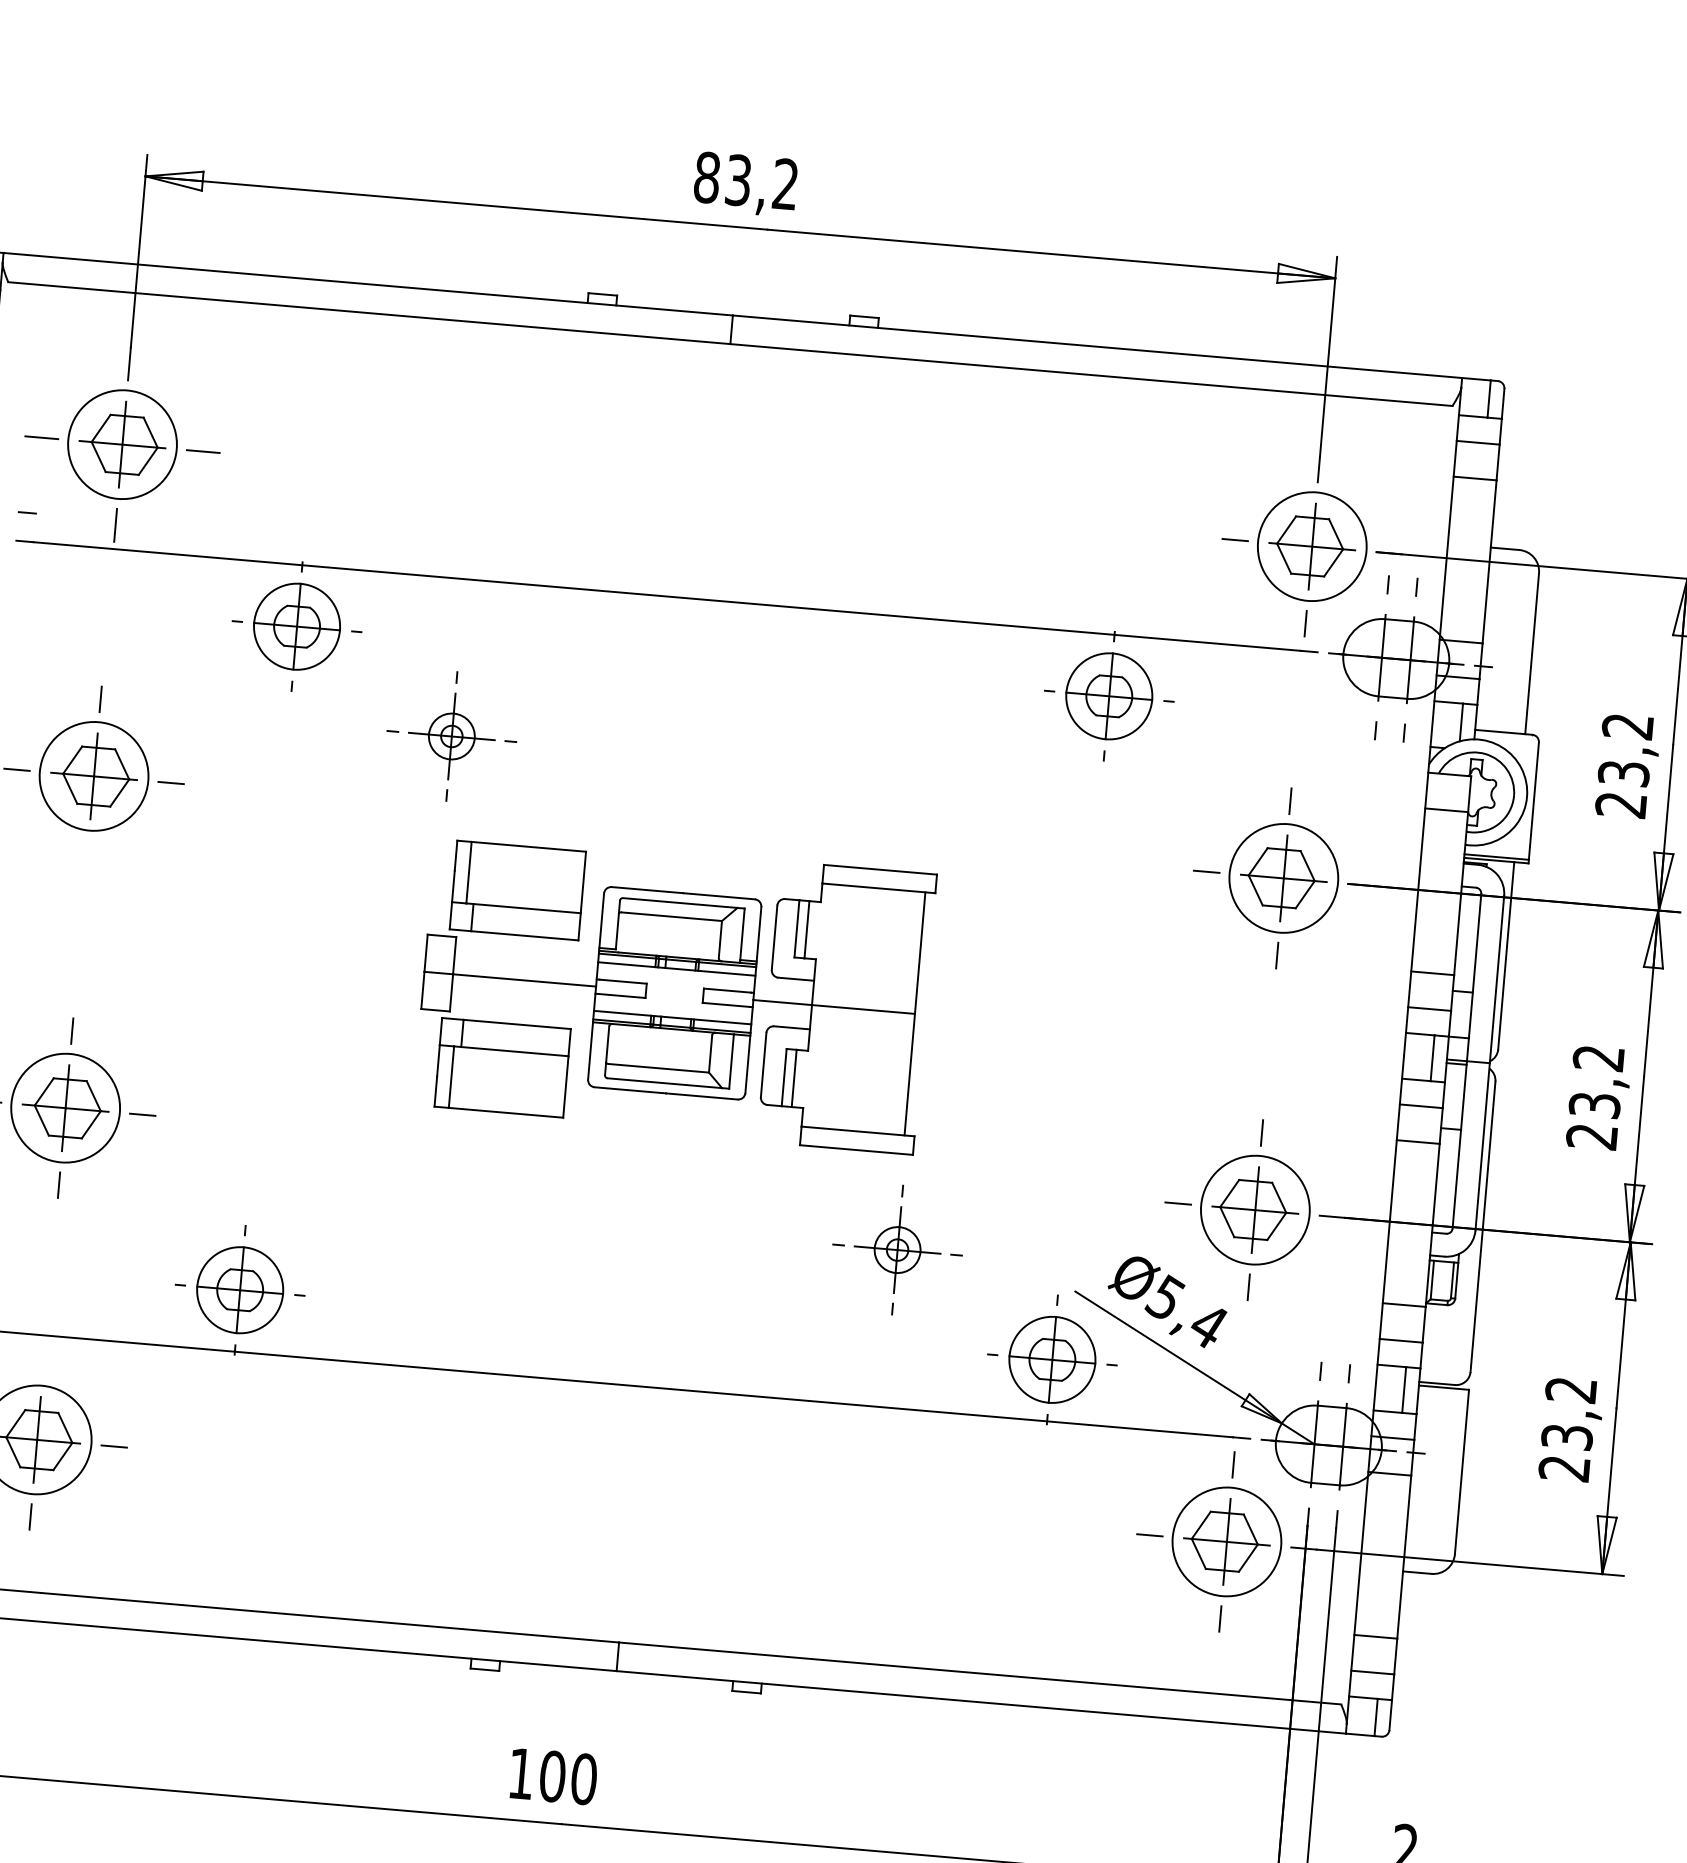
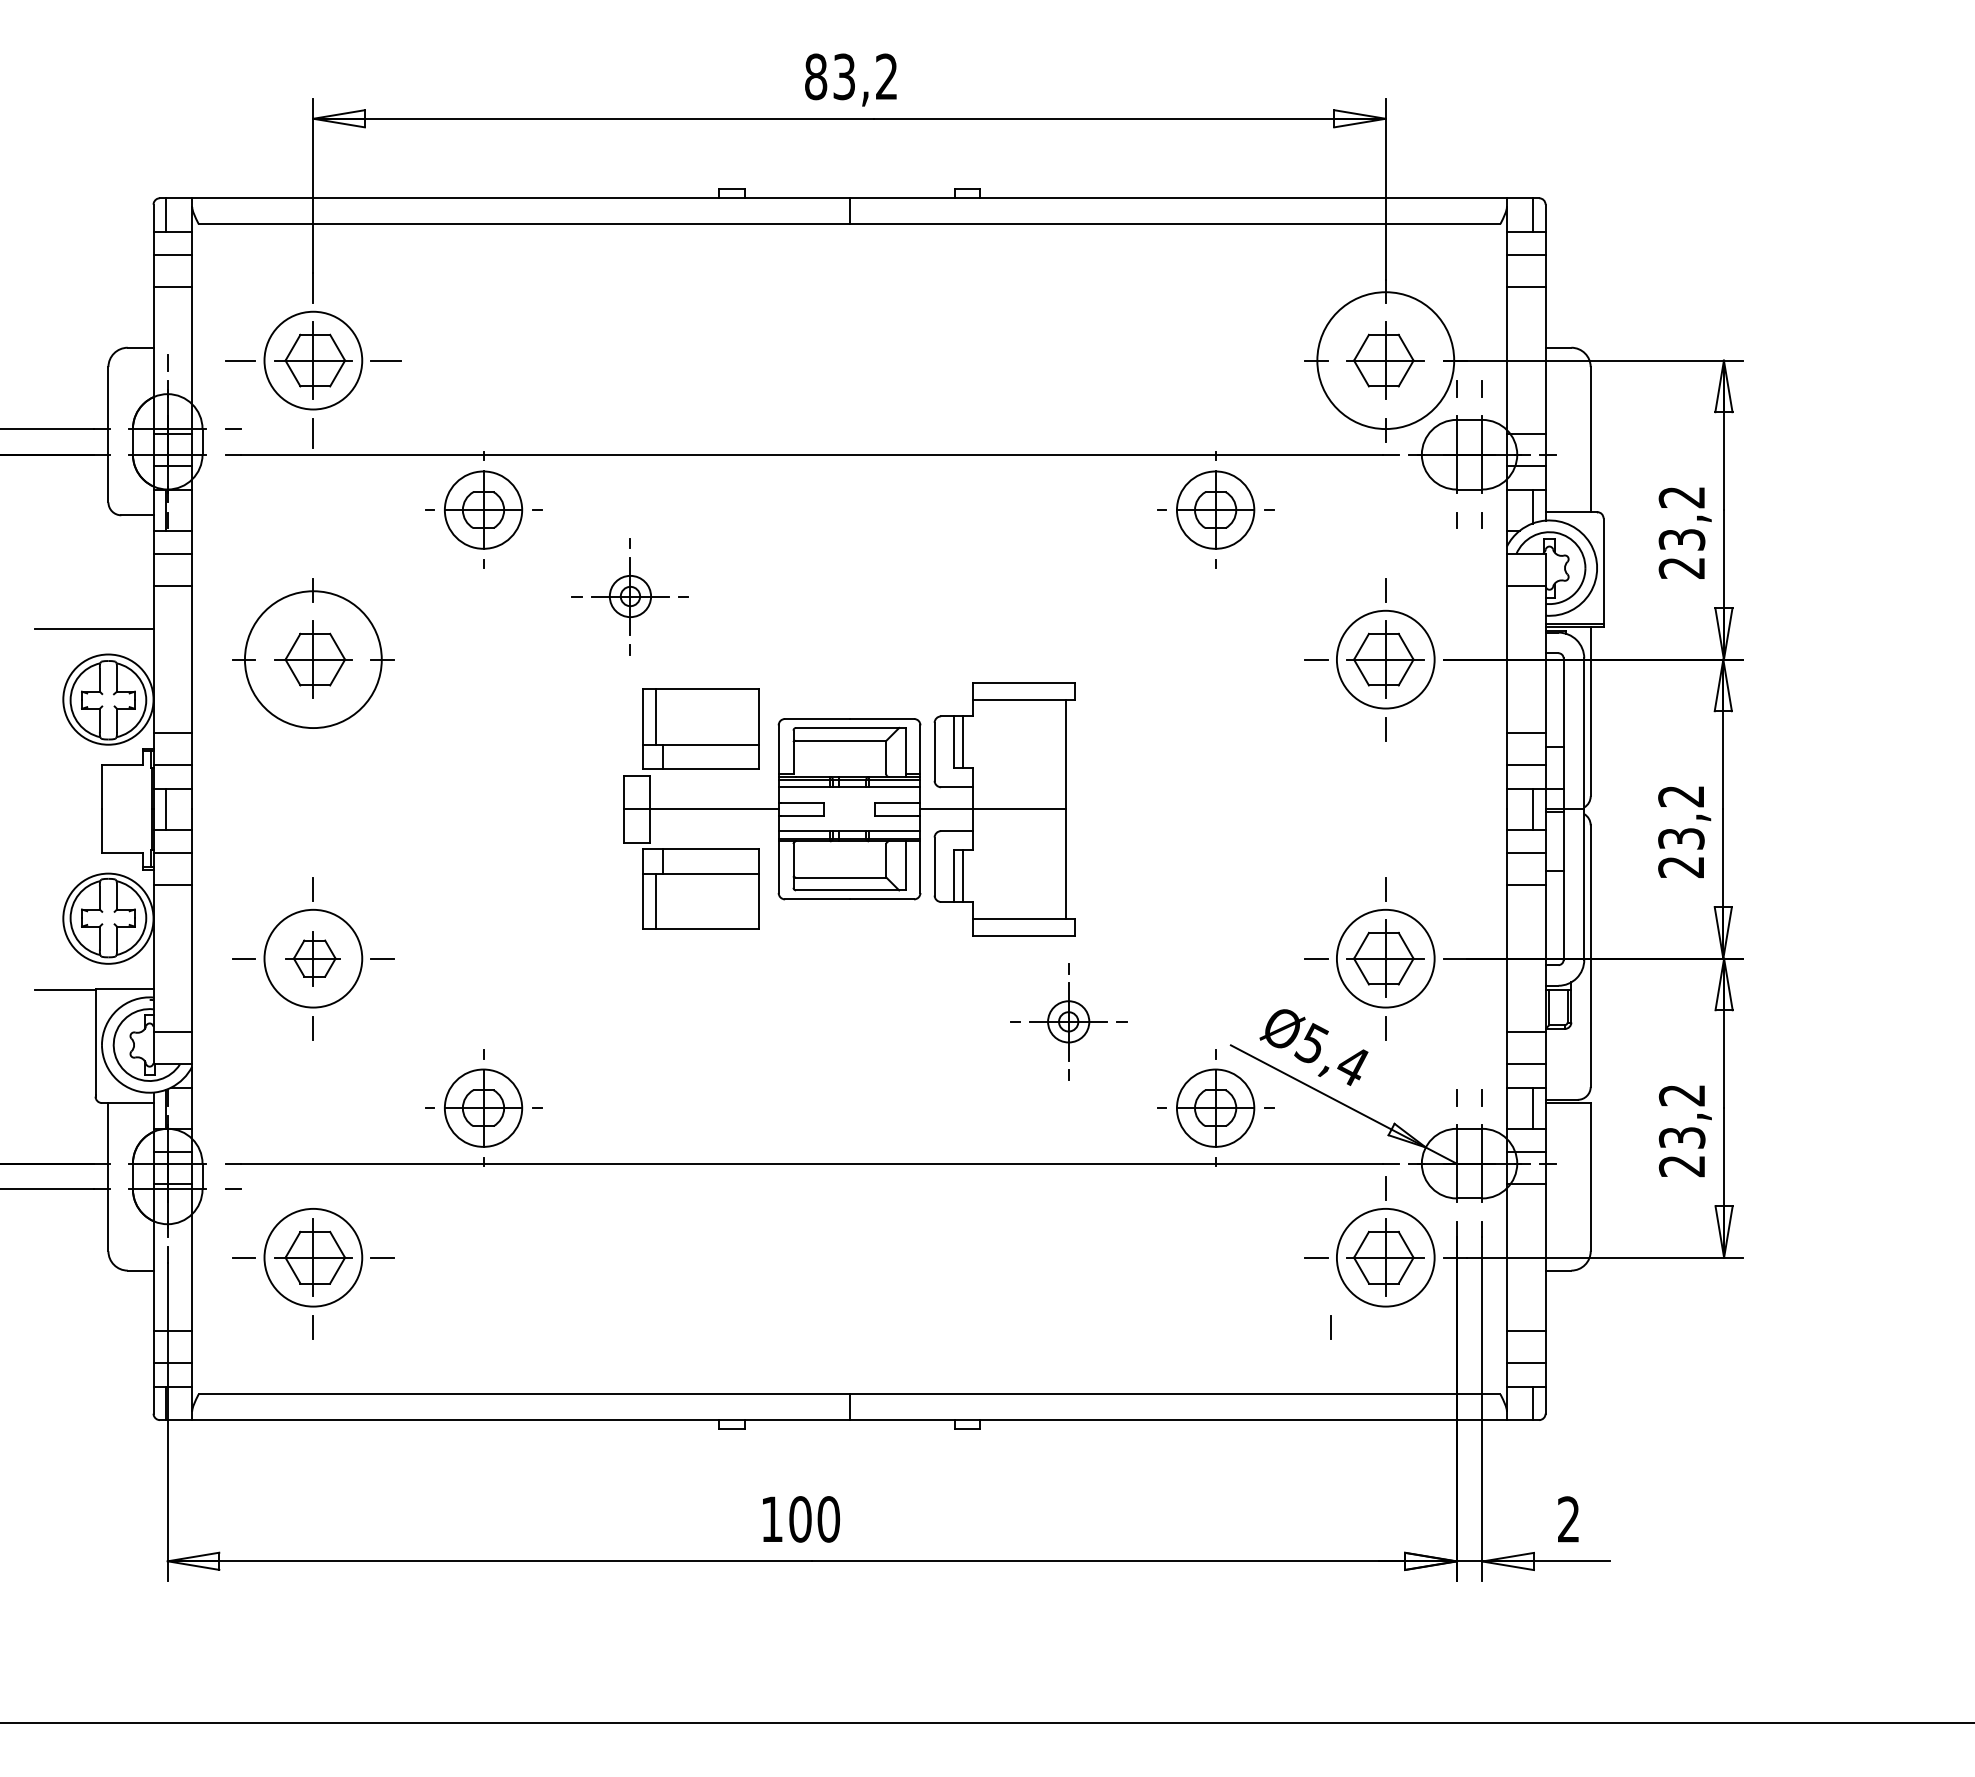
circle: (1311, 546) -> (1385, 360), size x1.4
circle: (94, 776) -> (313, 659), size x1.4
part: (65, 1107) -> (313, 958), size x0.7
line: (1220, 1619) -> (1330, 1327), moved

